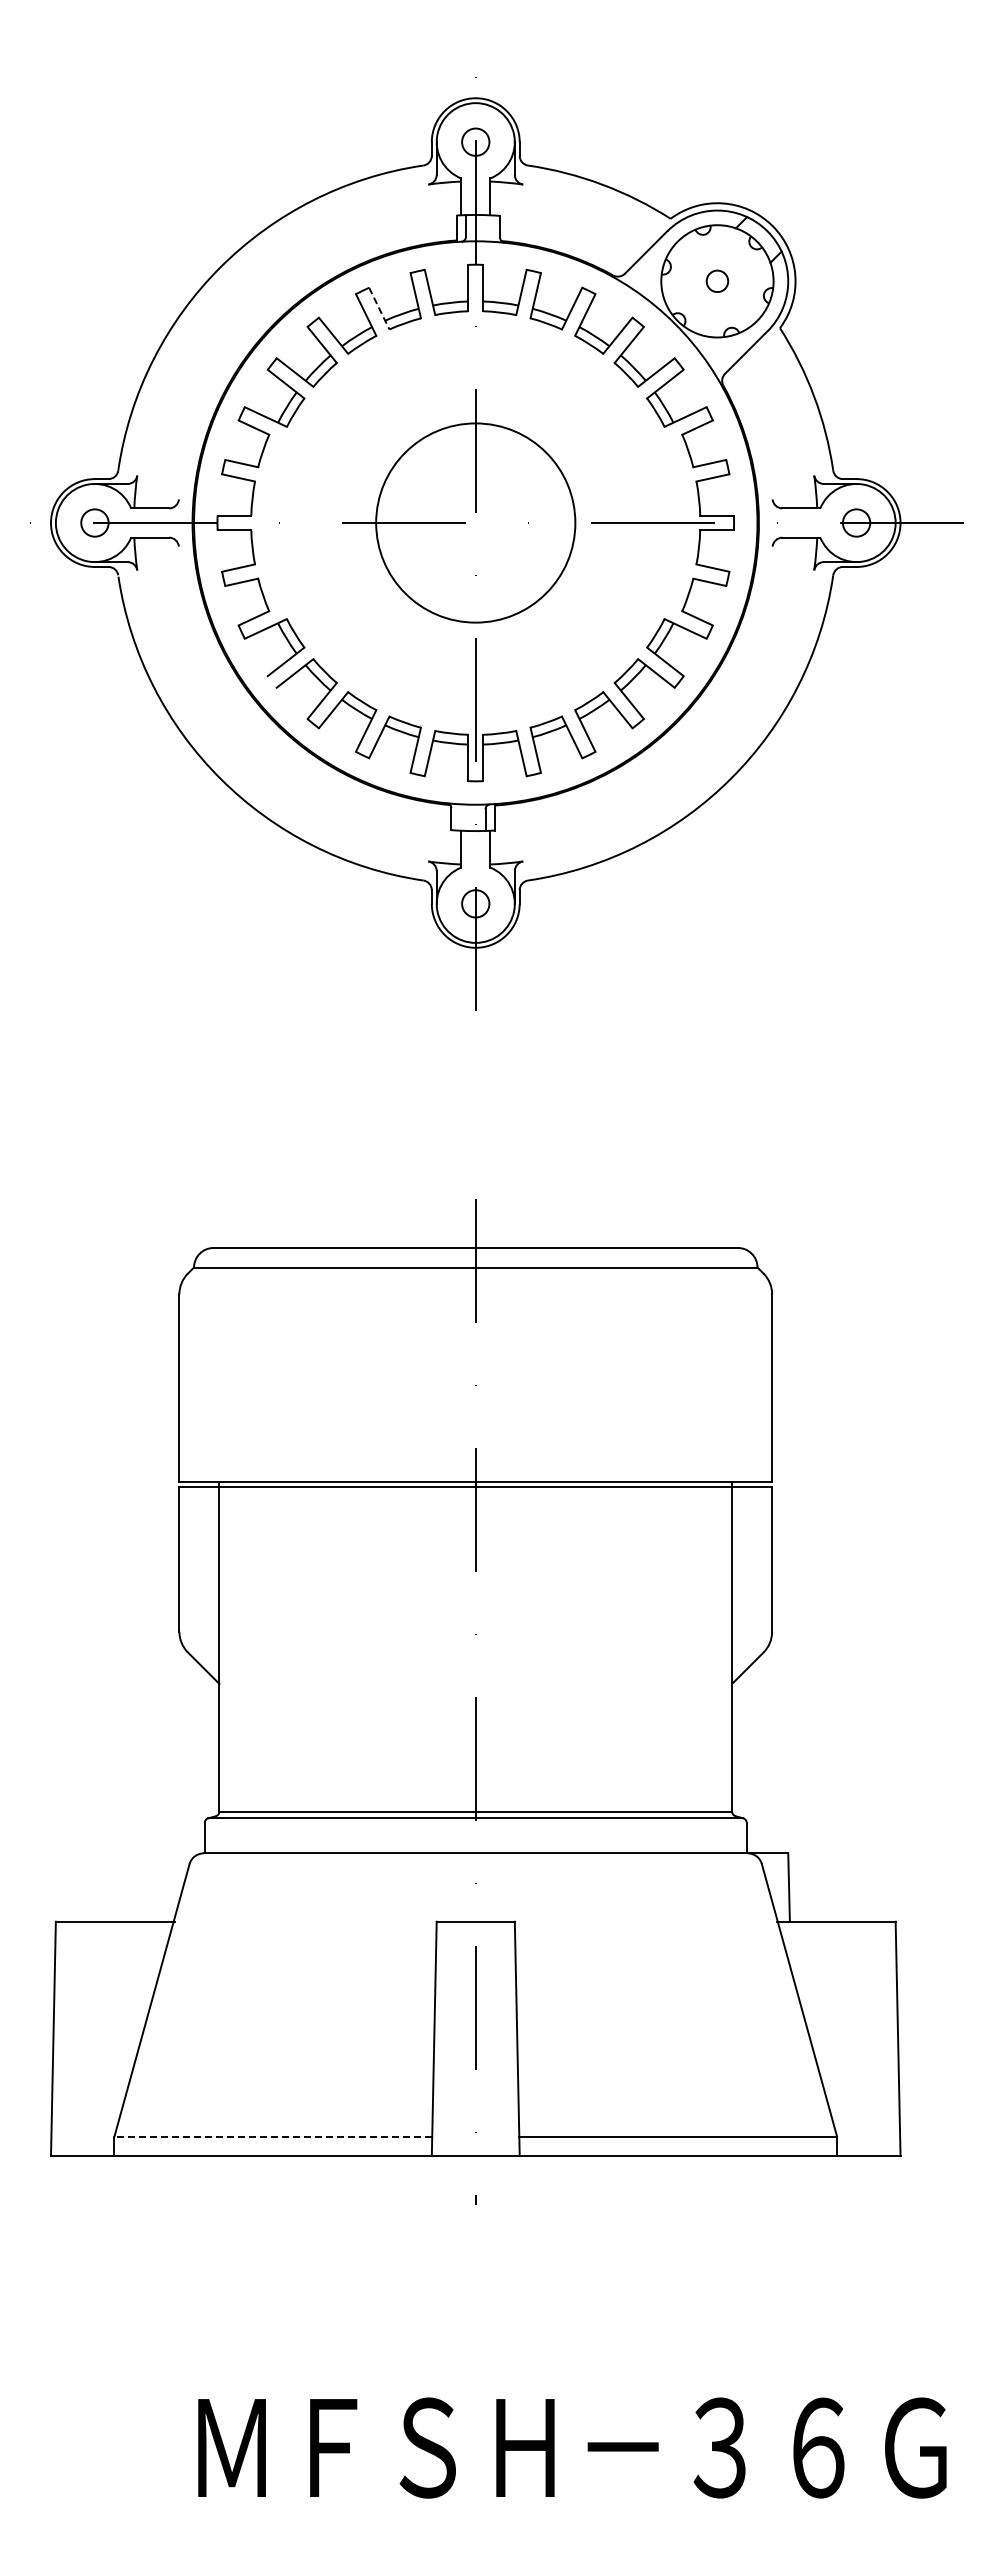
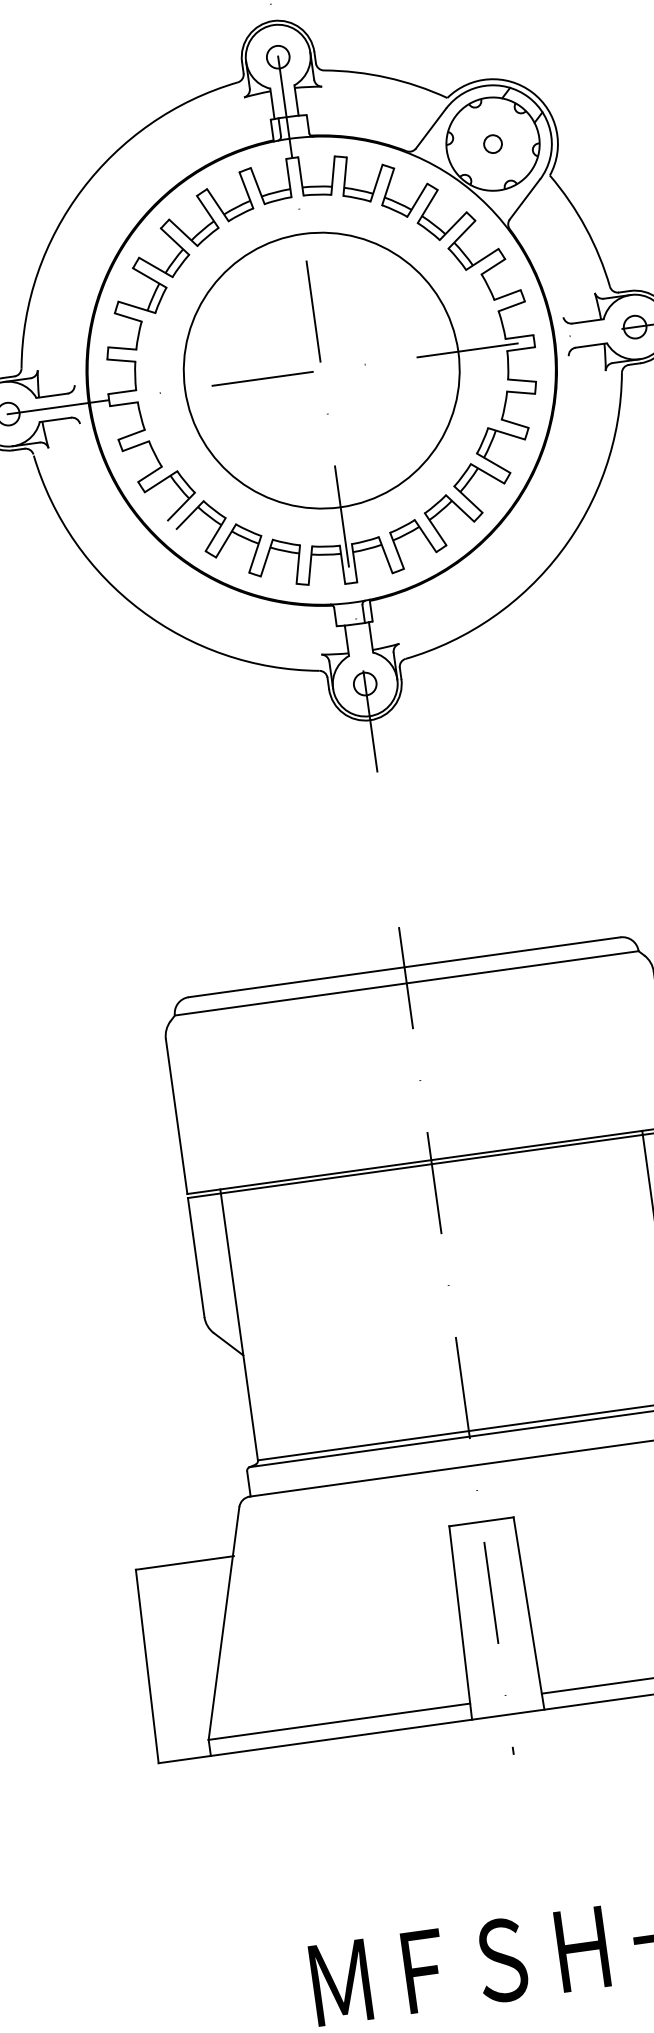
line: (379, 309) -> (218, 205), dashed -> solid
circle: (475, 523) -> (321, 371), size x1.67
line: (273, 2136) -> (339, 1721), dashed -> solid

